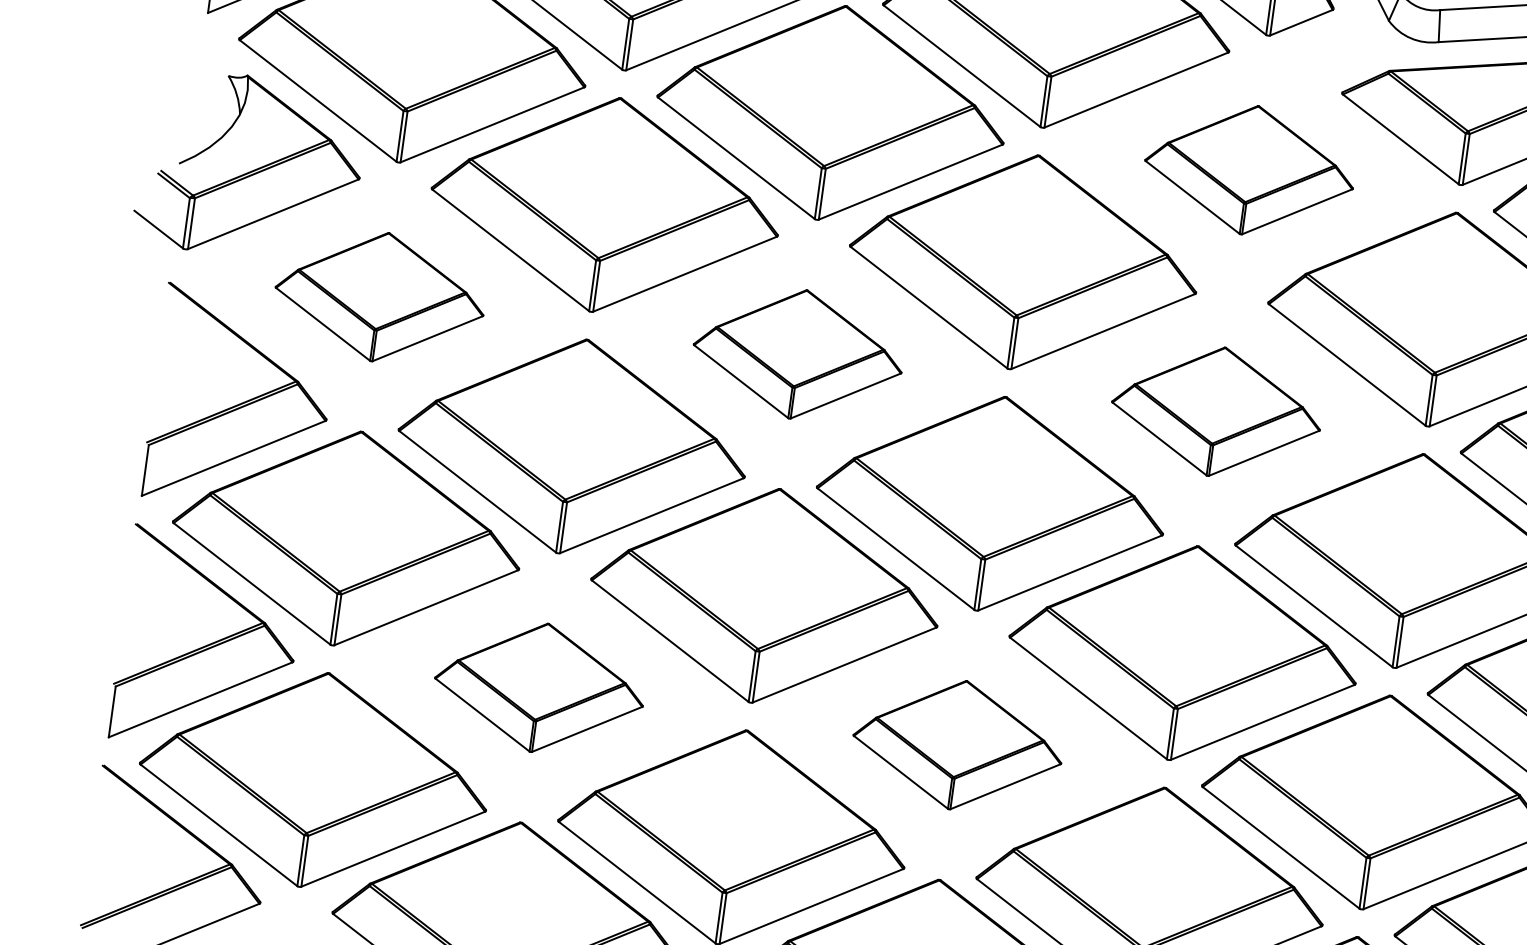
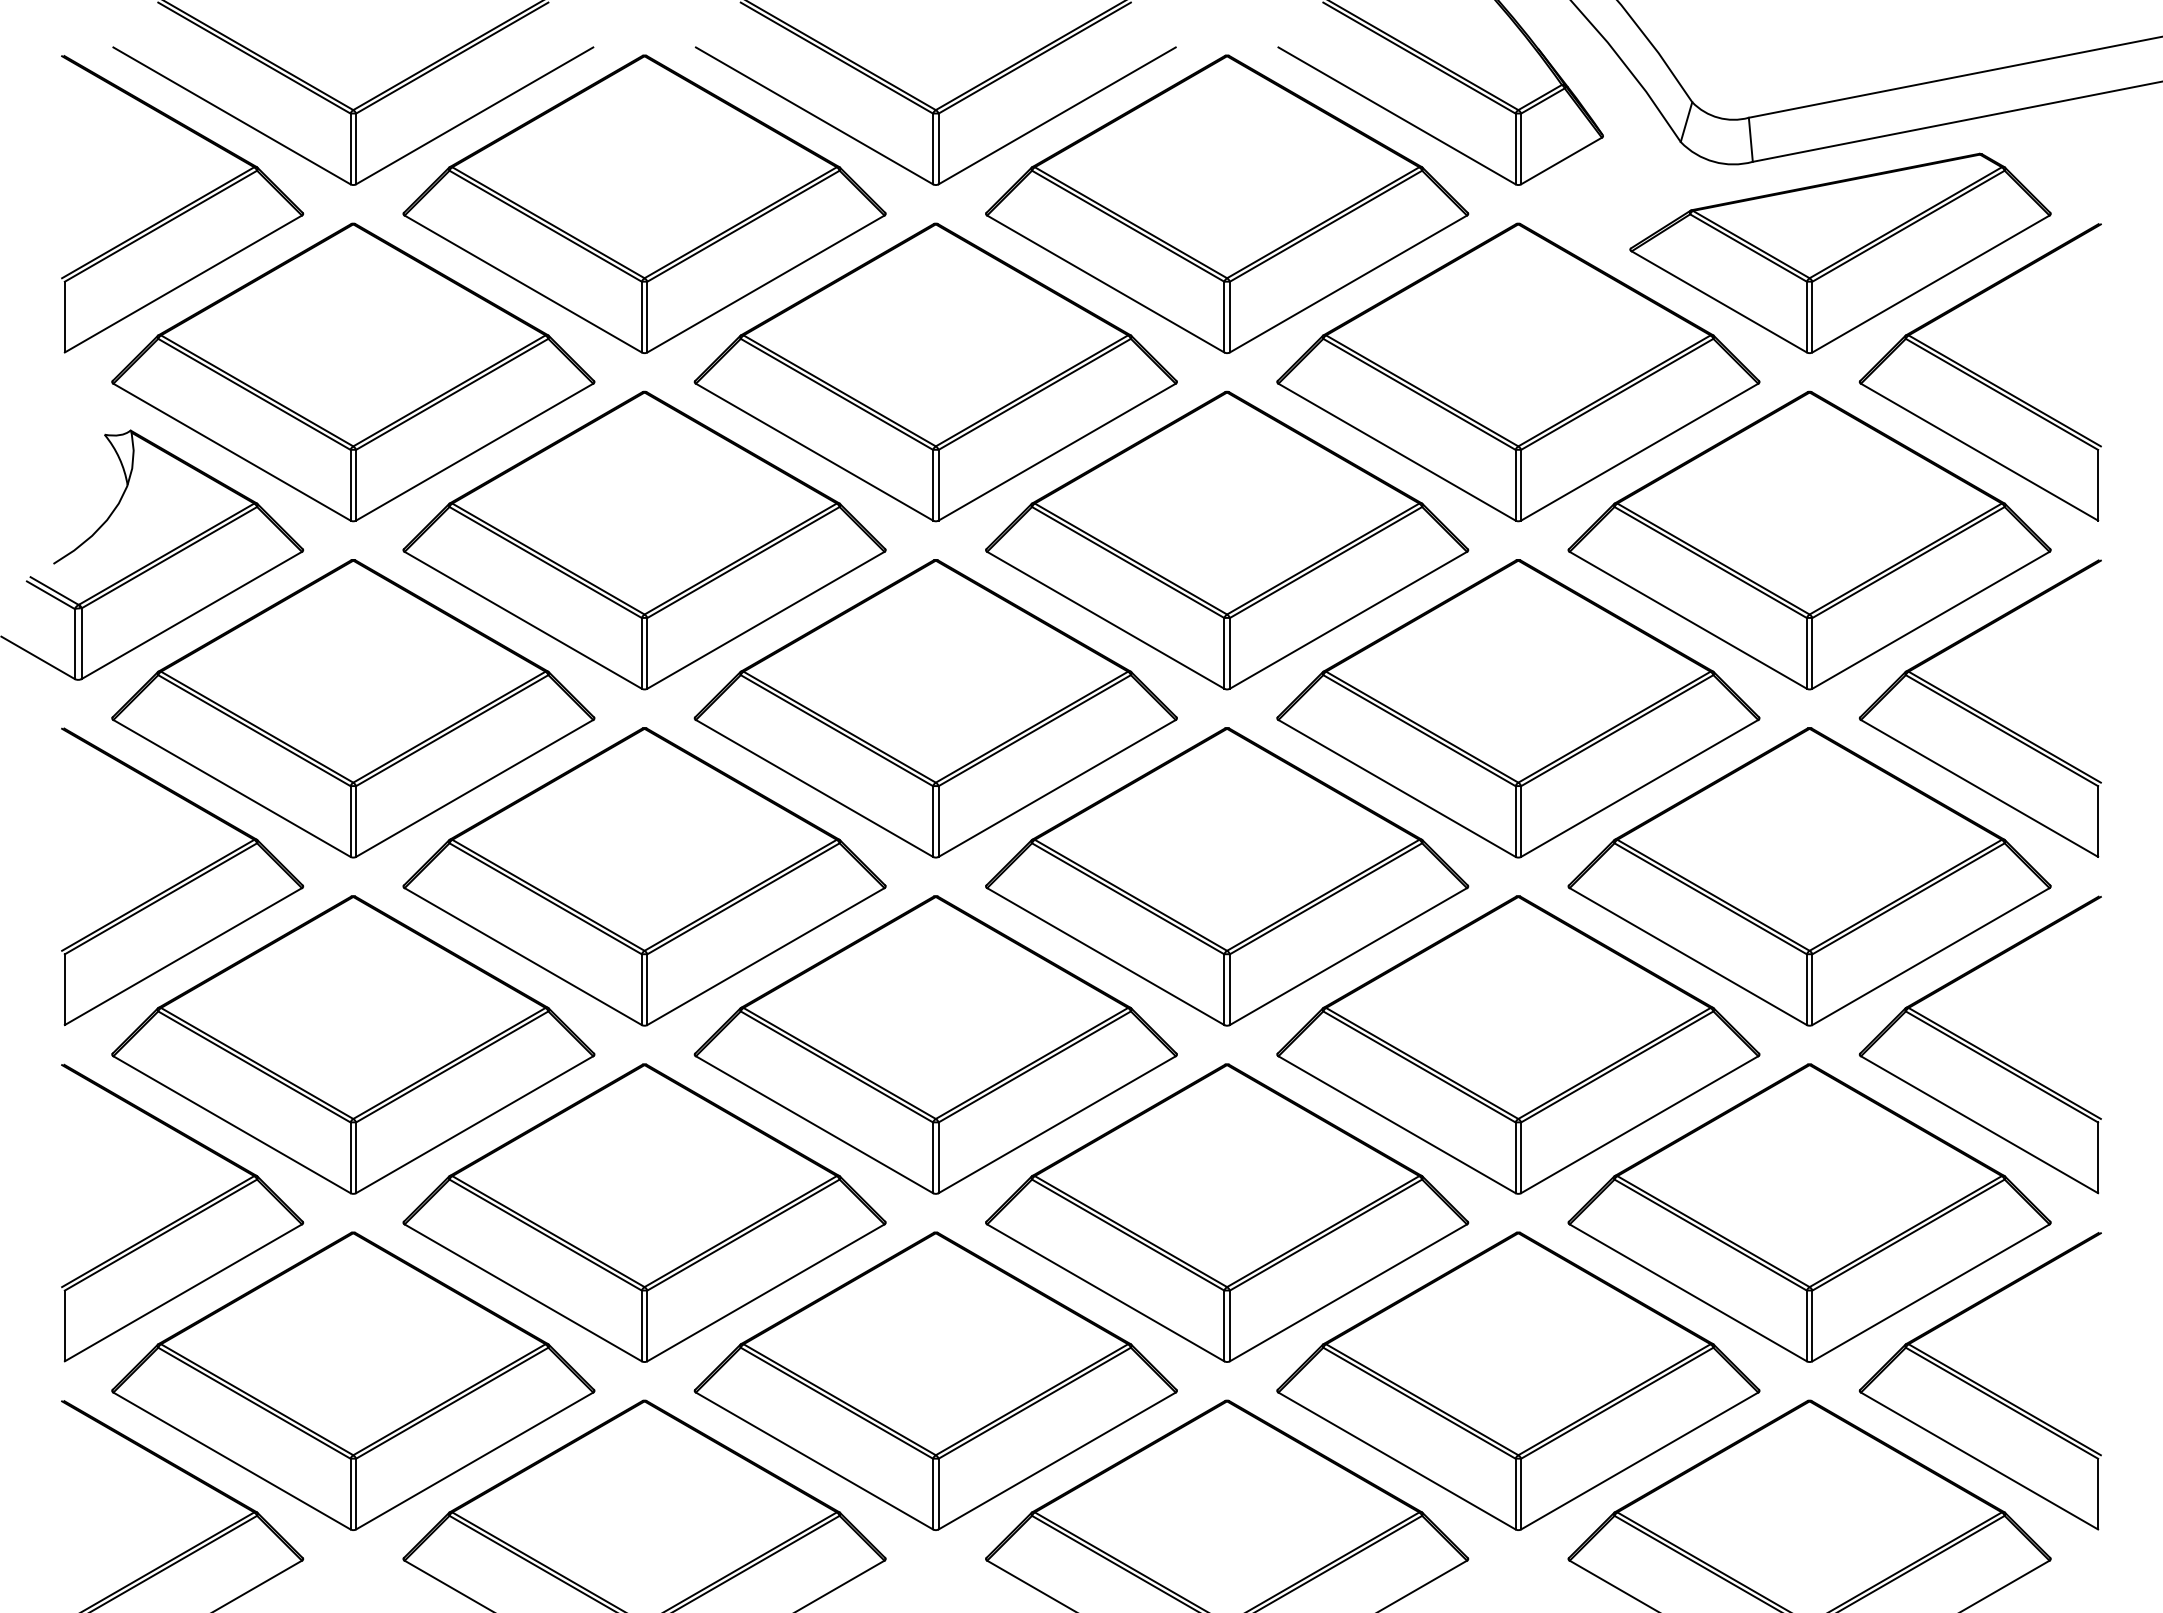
part: (1249, 170) -> (1518, 372), size x1.67
part: (380, 296) -> (353, 708), size x1.67
part: (798, 354) -> (935, 708), size x1.67
part: (1216, 411) -> (1518, 708), size x1.67
part: (539, 687) -> (644, 1212), size x1.67
part: (958, 744) -> (1227, 1212), size x1.67

